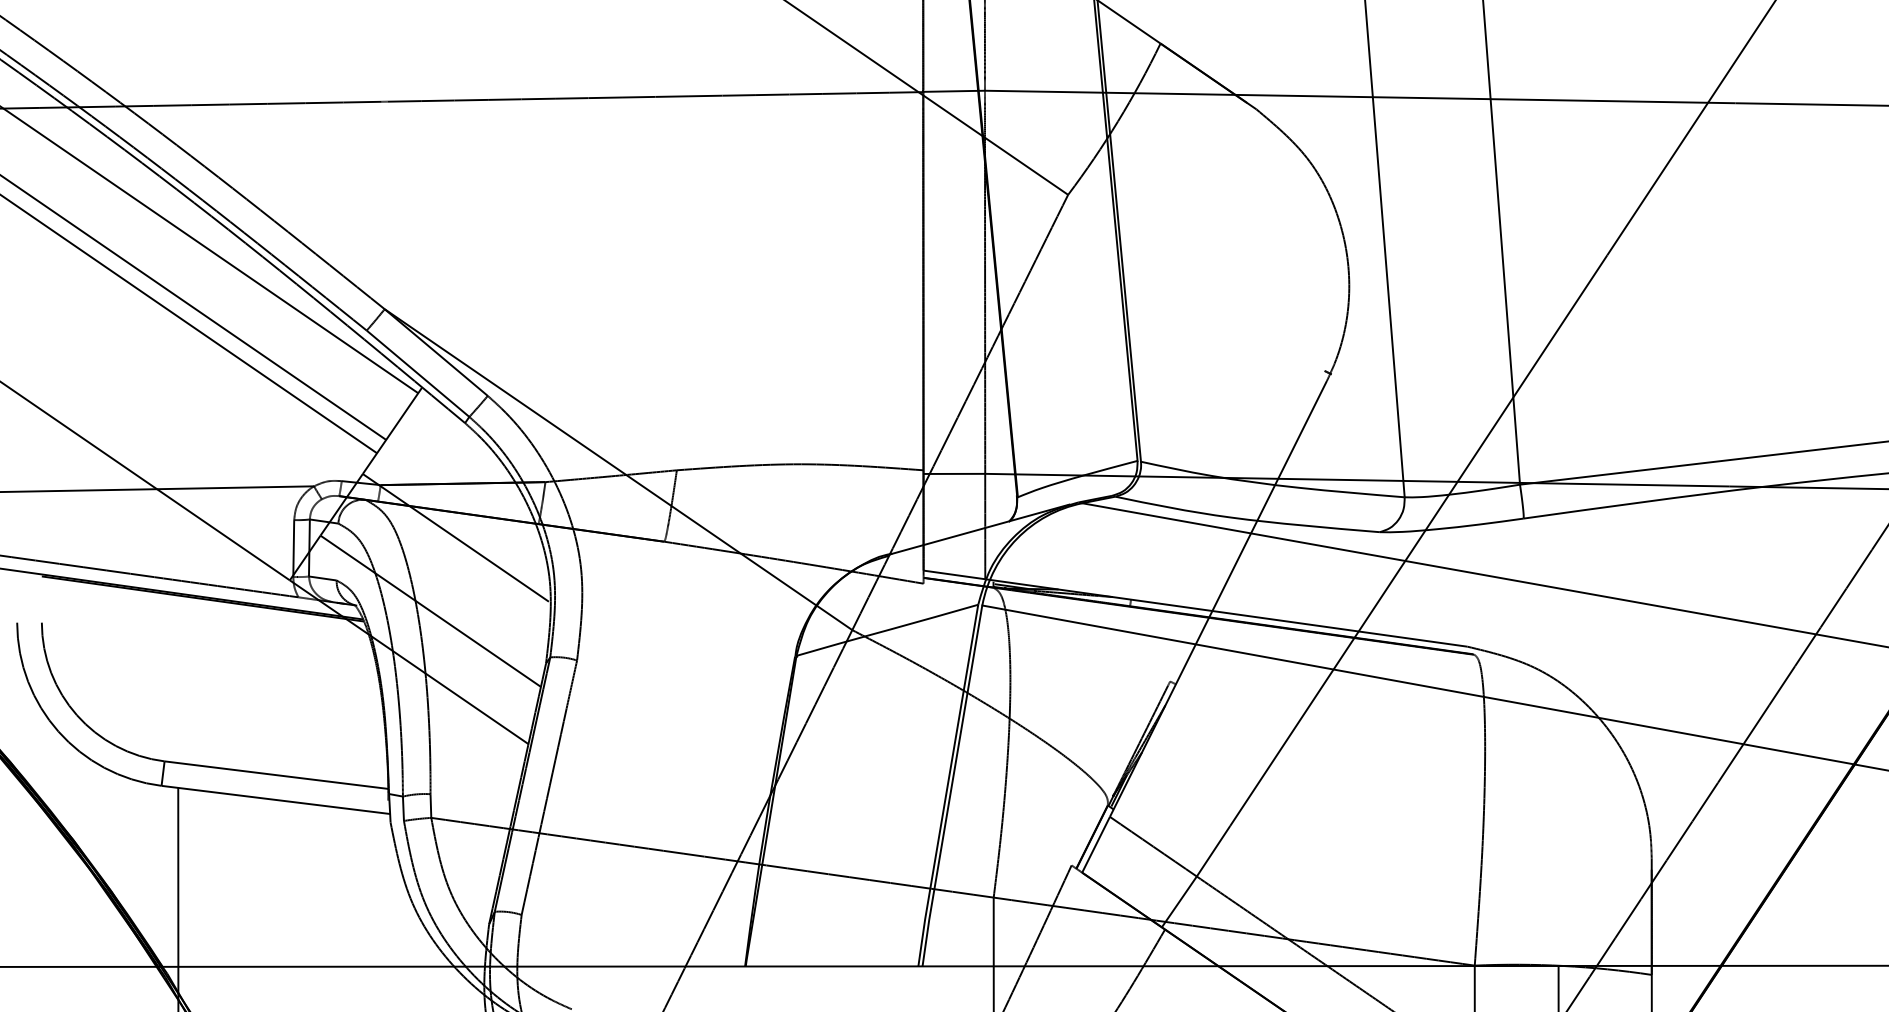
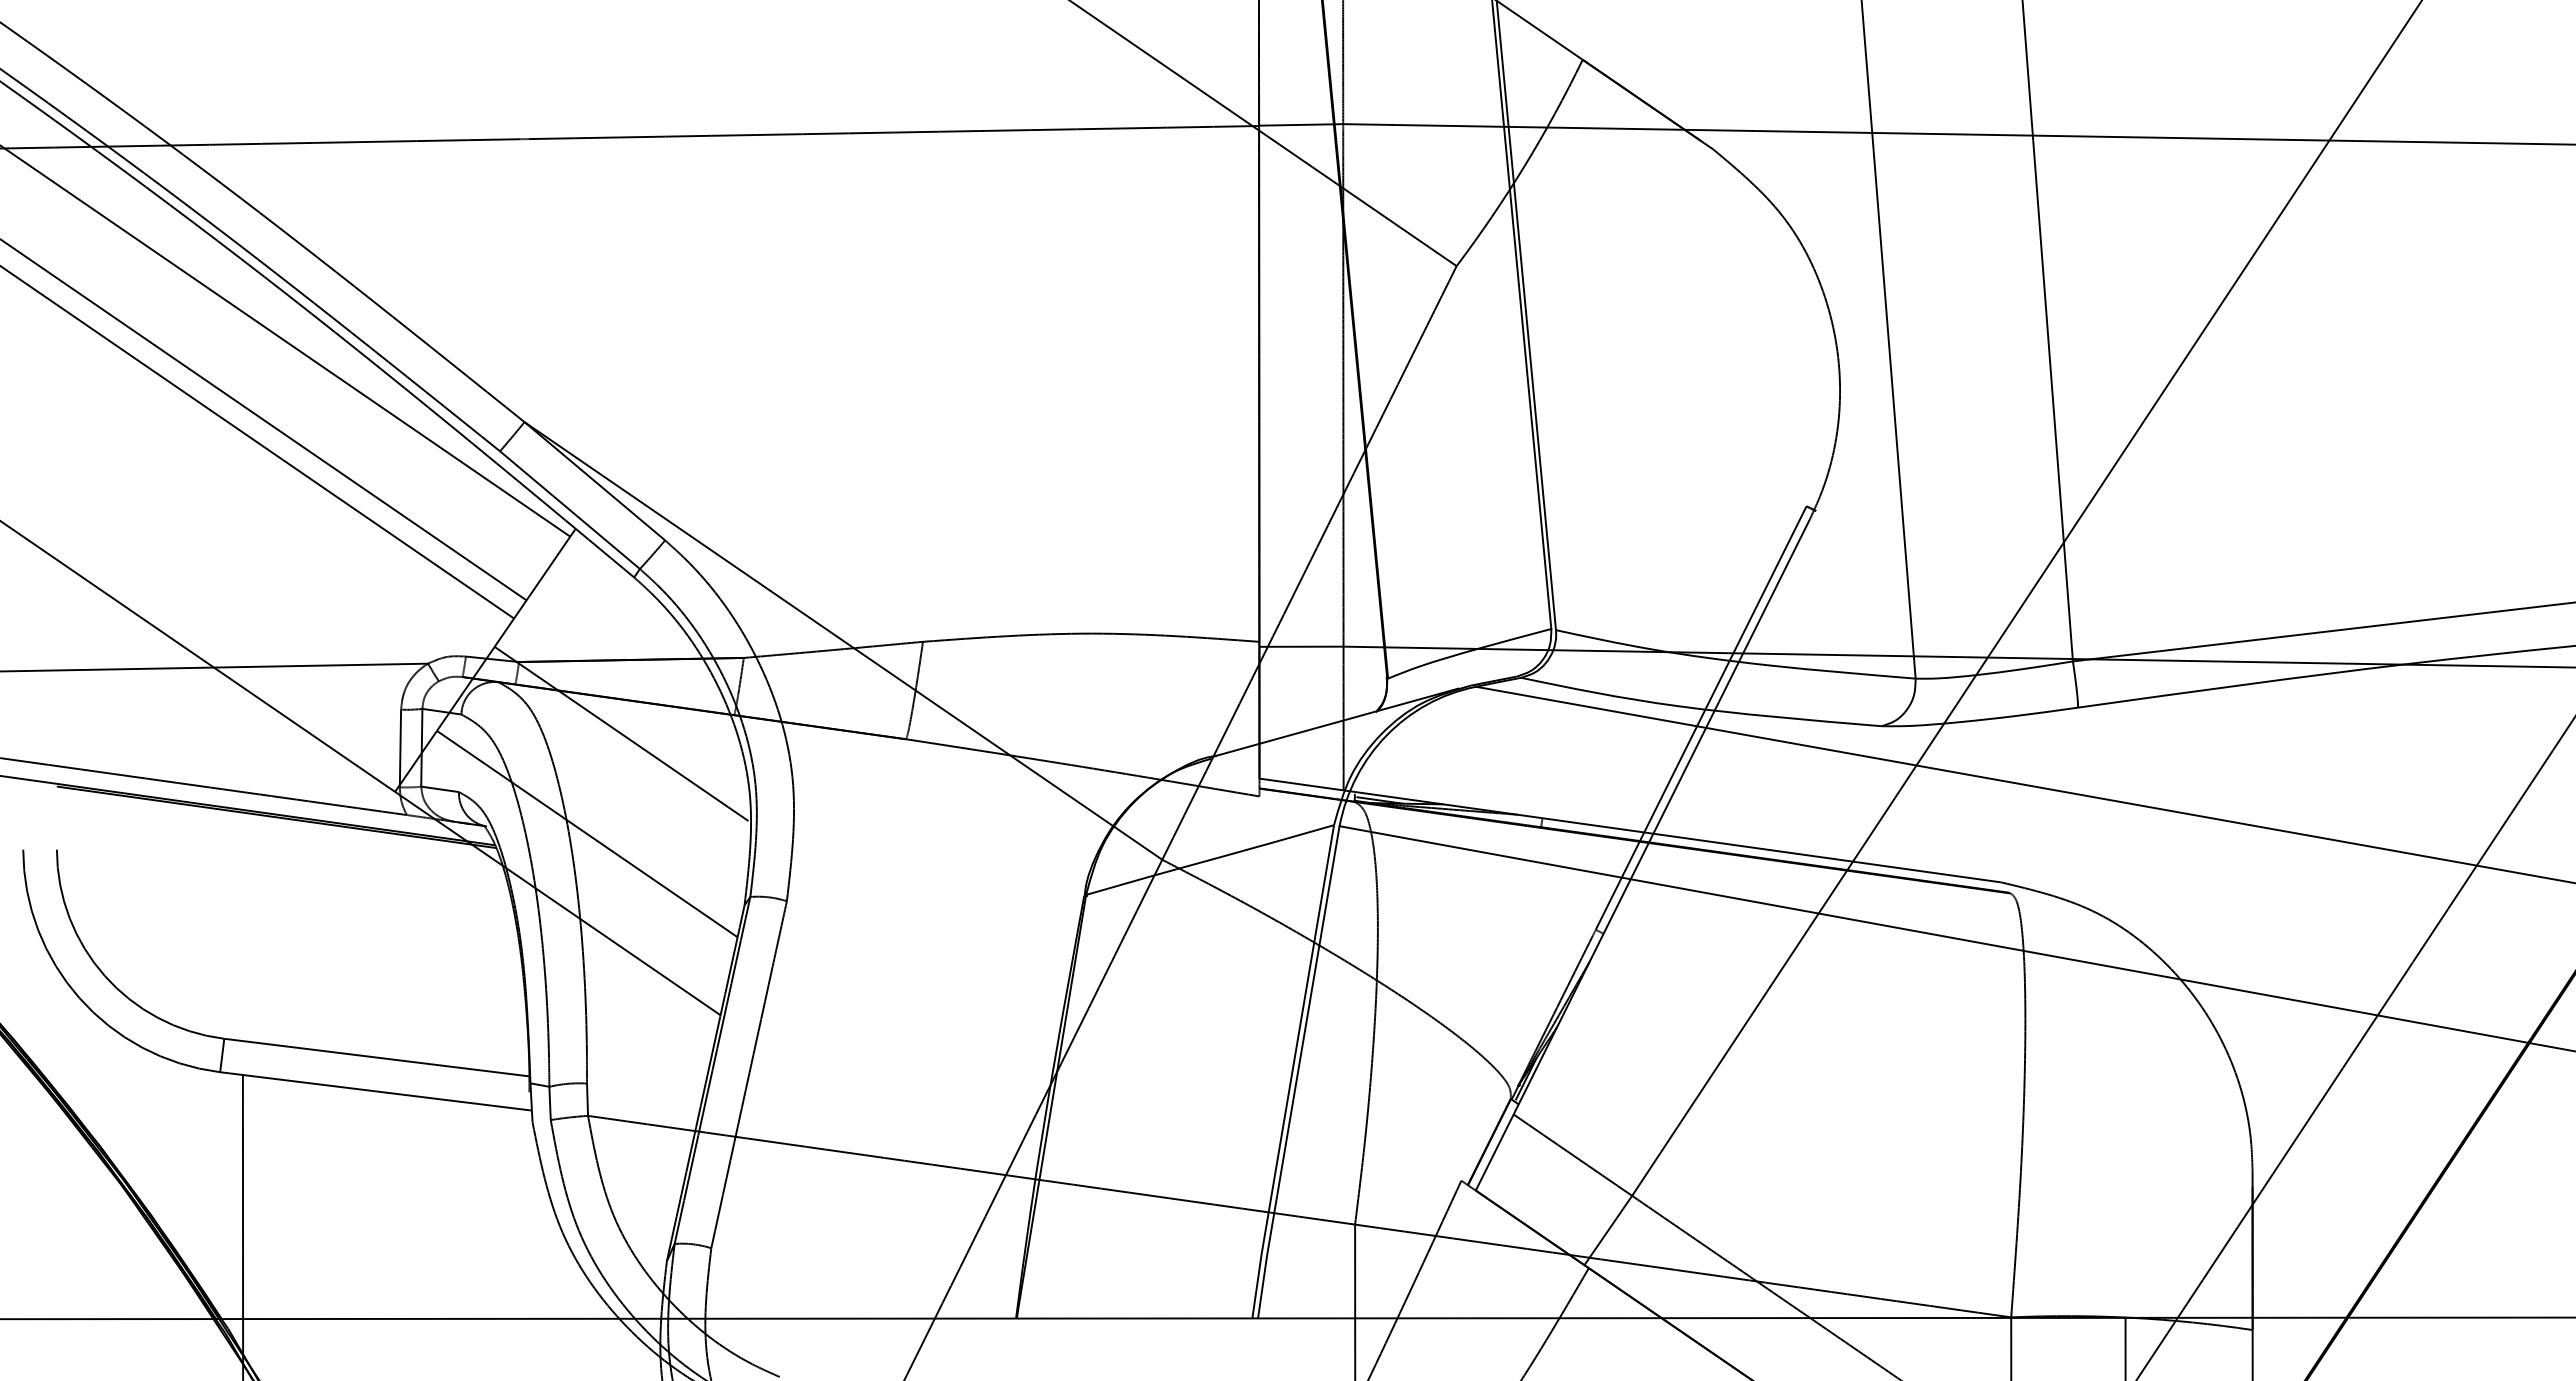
line: (1246, 525) -> (1700, 717), added

